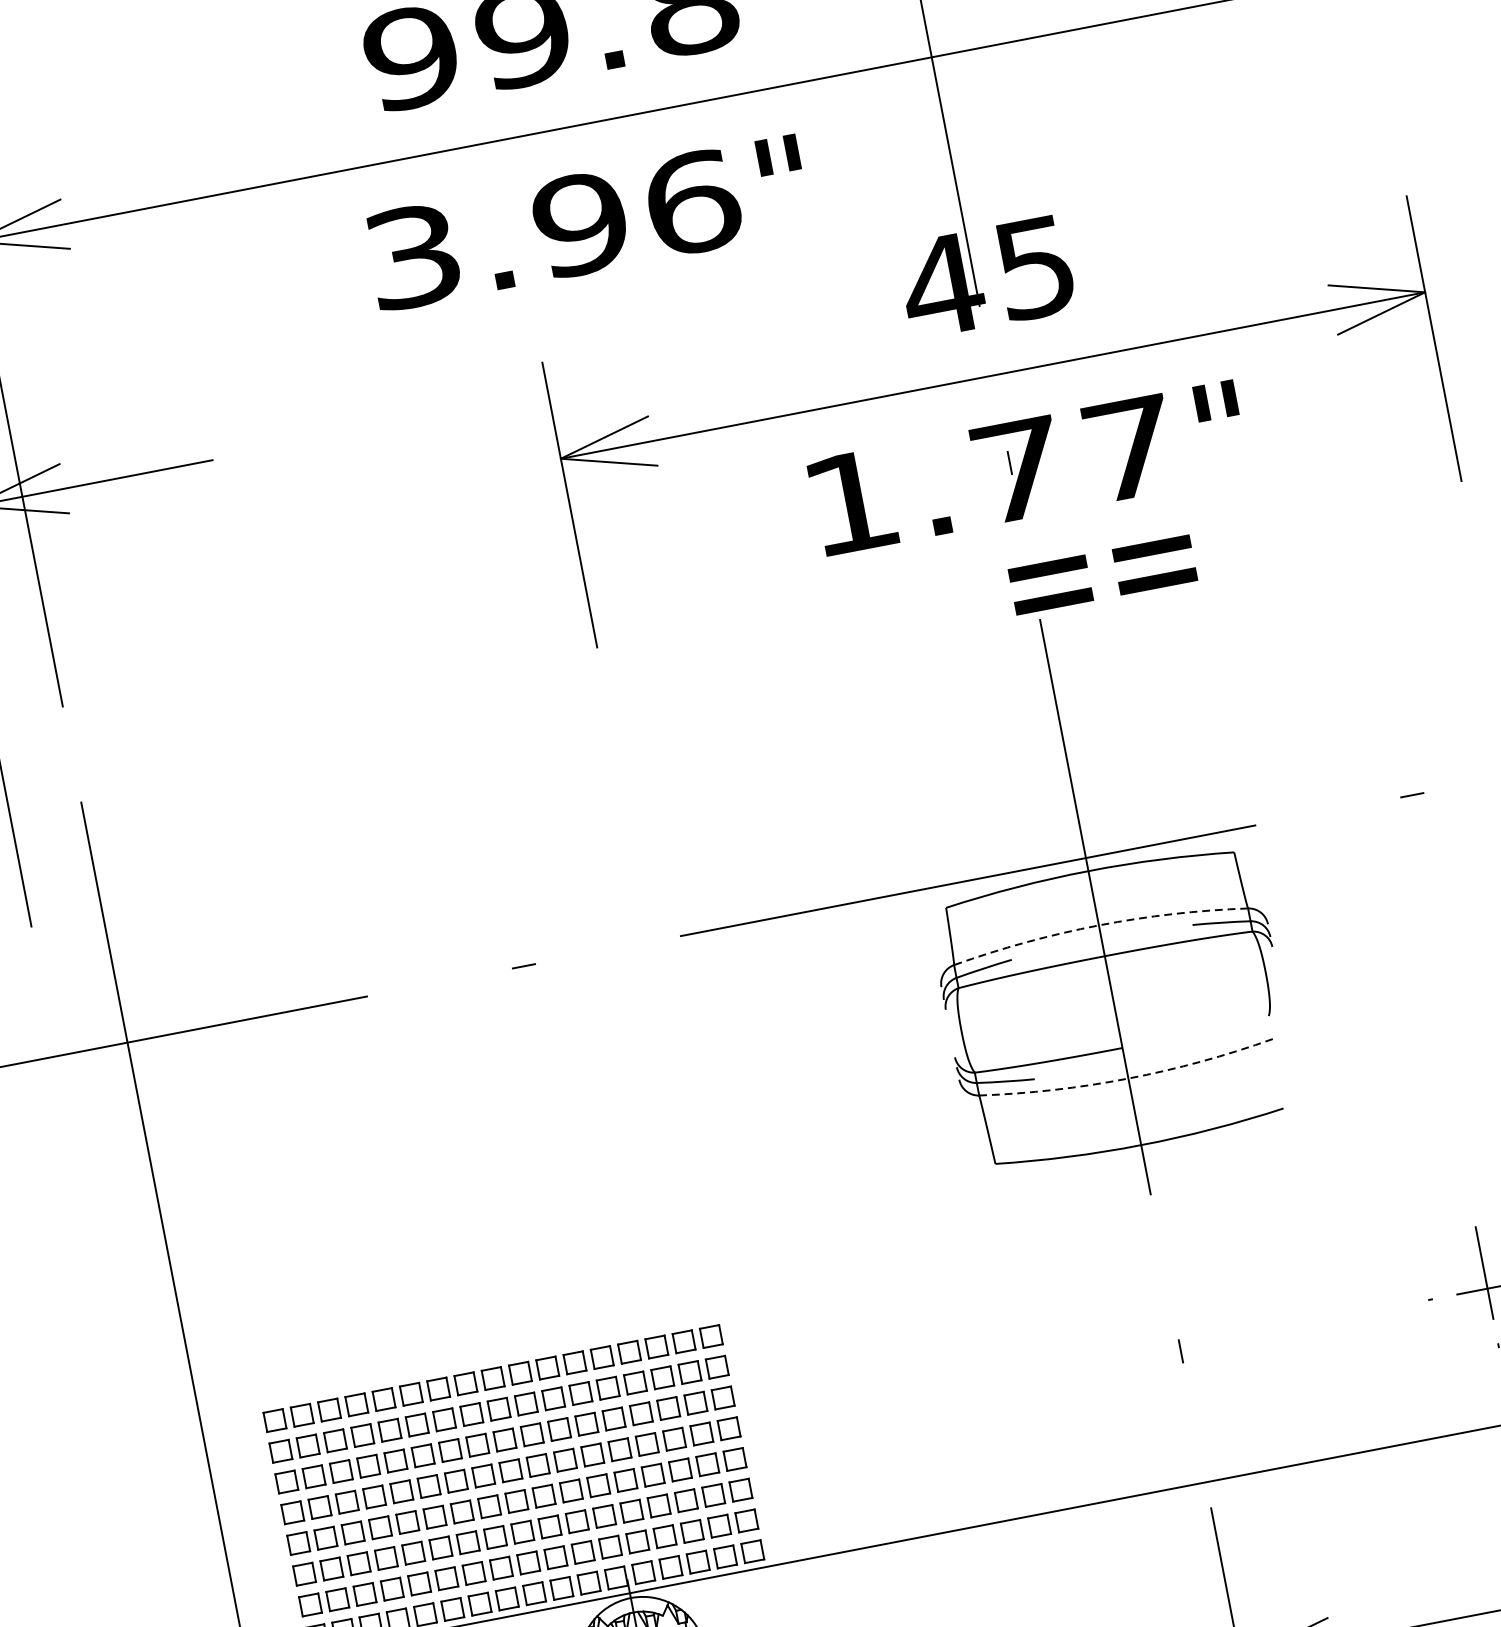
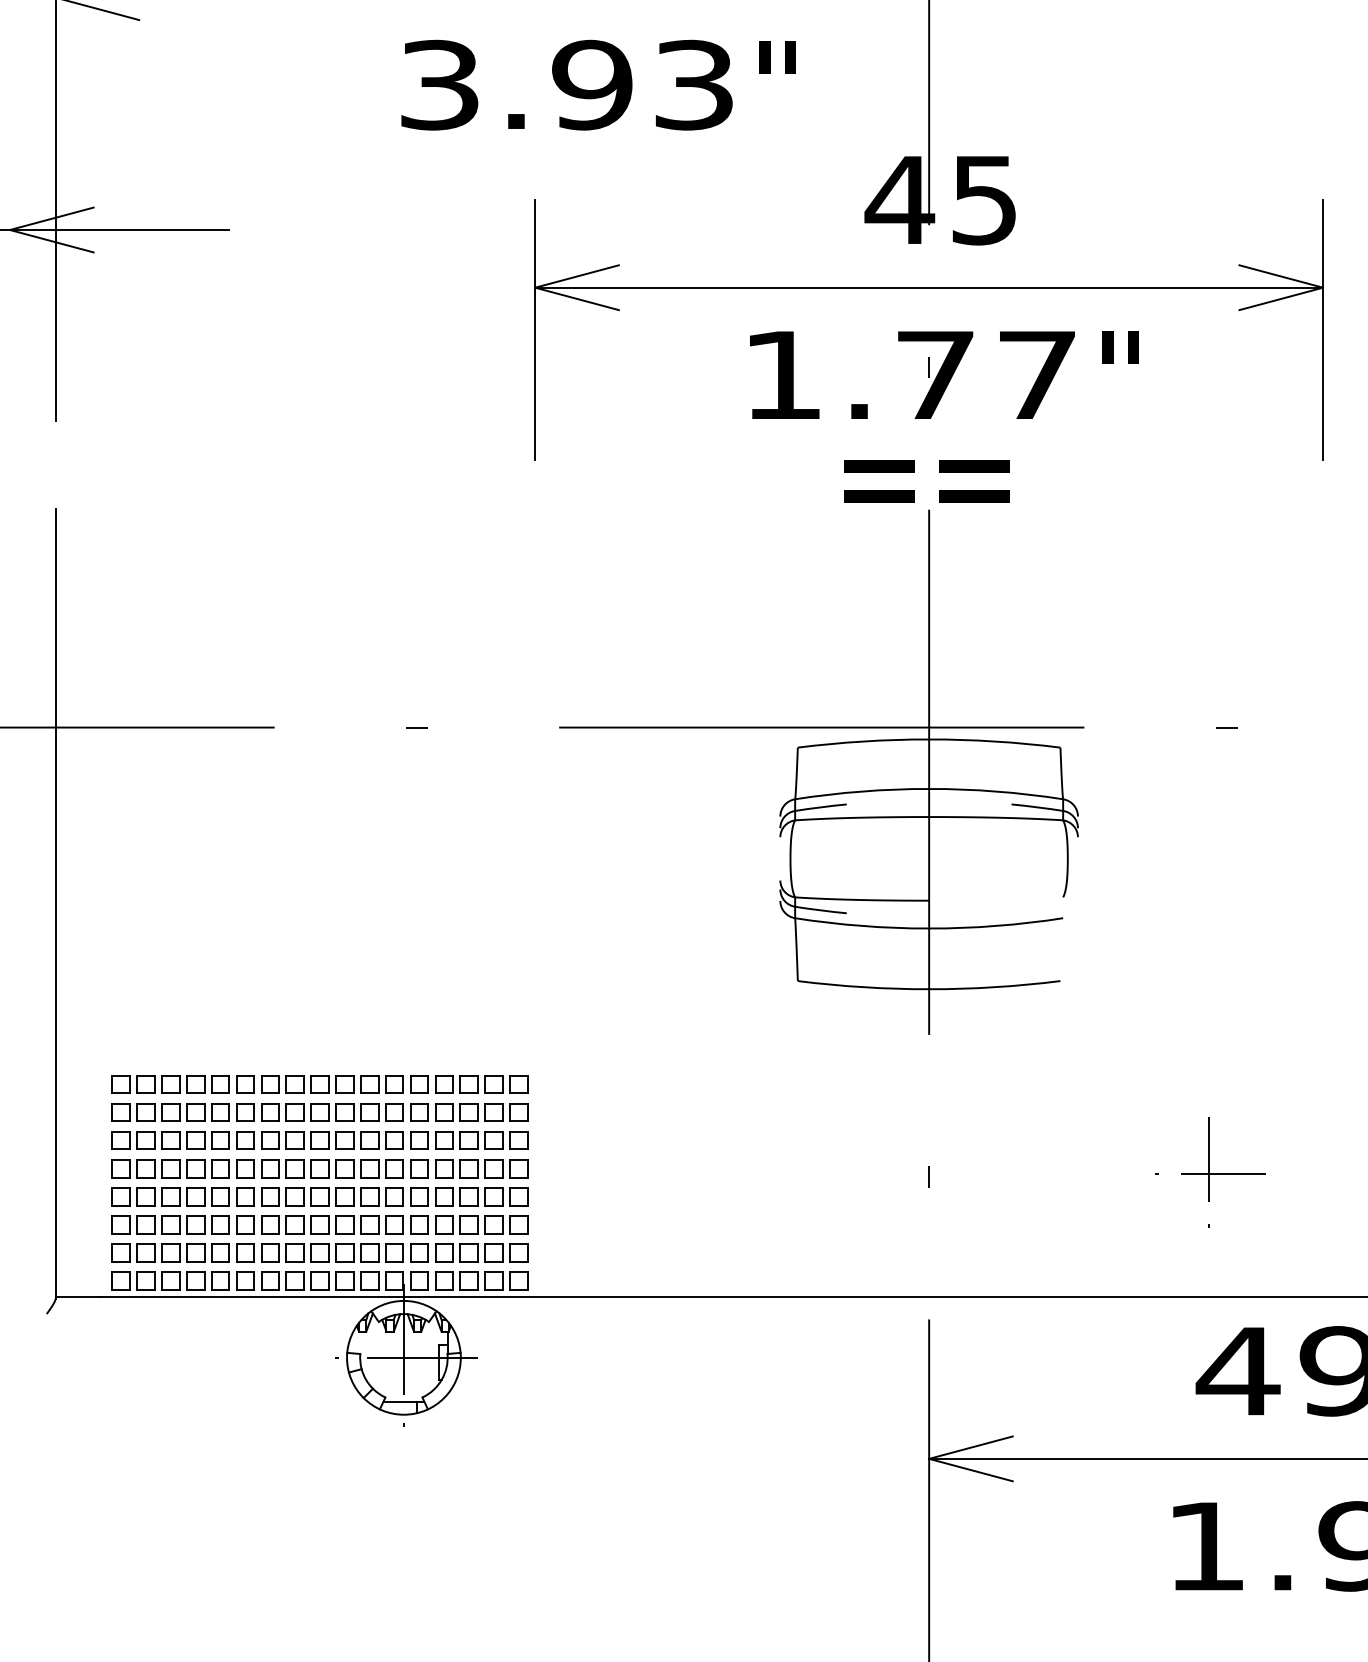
text: (693, 201) -> (695, 84), 3.96 -> 3.93
text: (1102, 574) -> (926, 481), moved
arc: (1099, 924) -> (929, 788), dashed -> solid
arc: (1128, 1078) -> (929, 928), dashed -> solid

